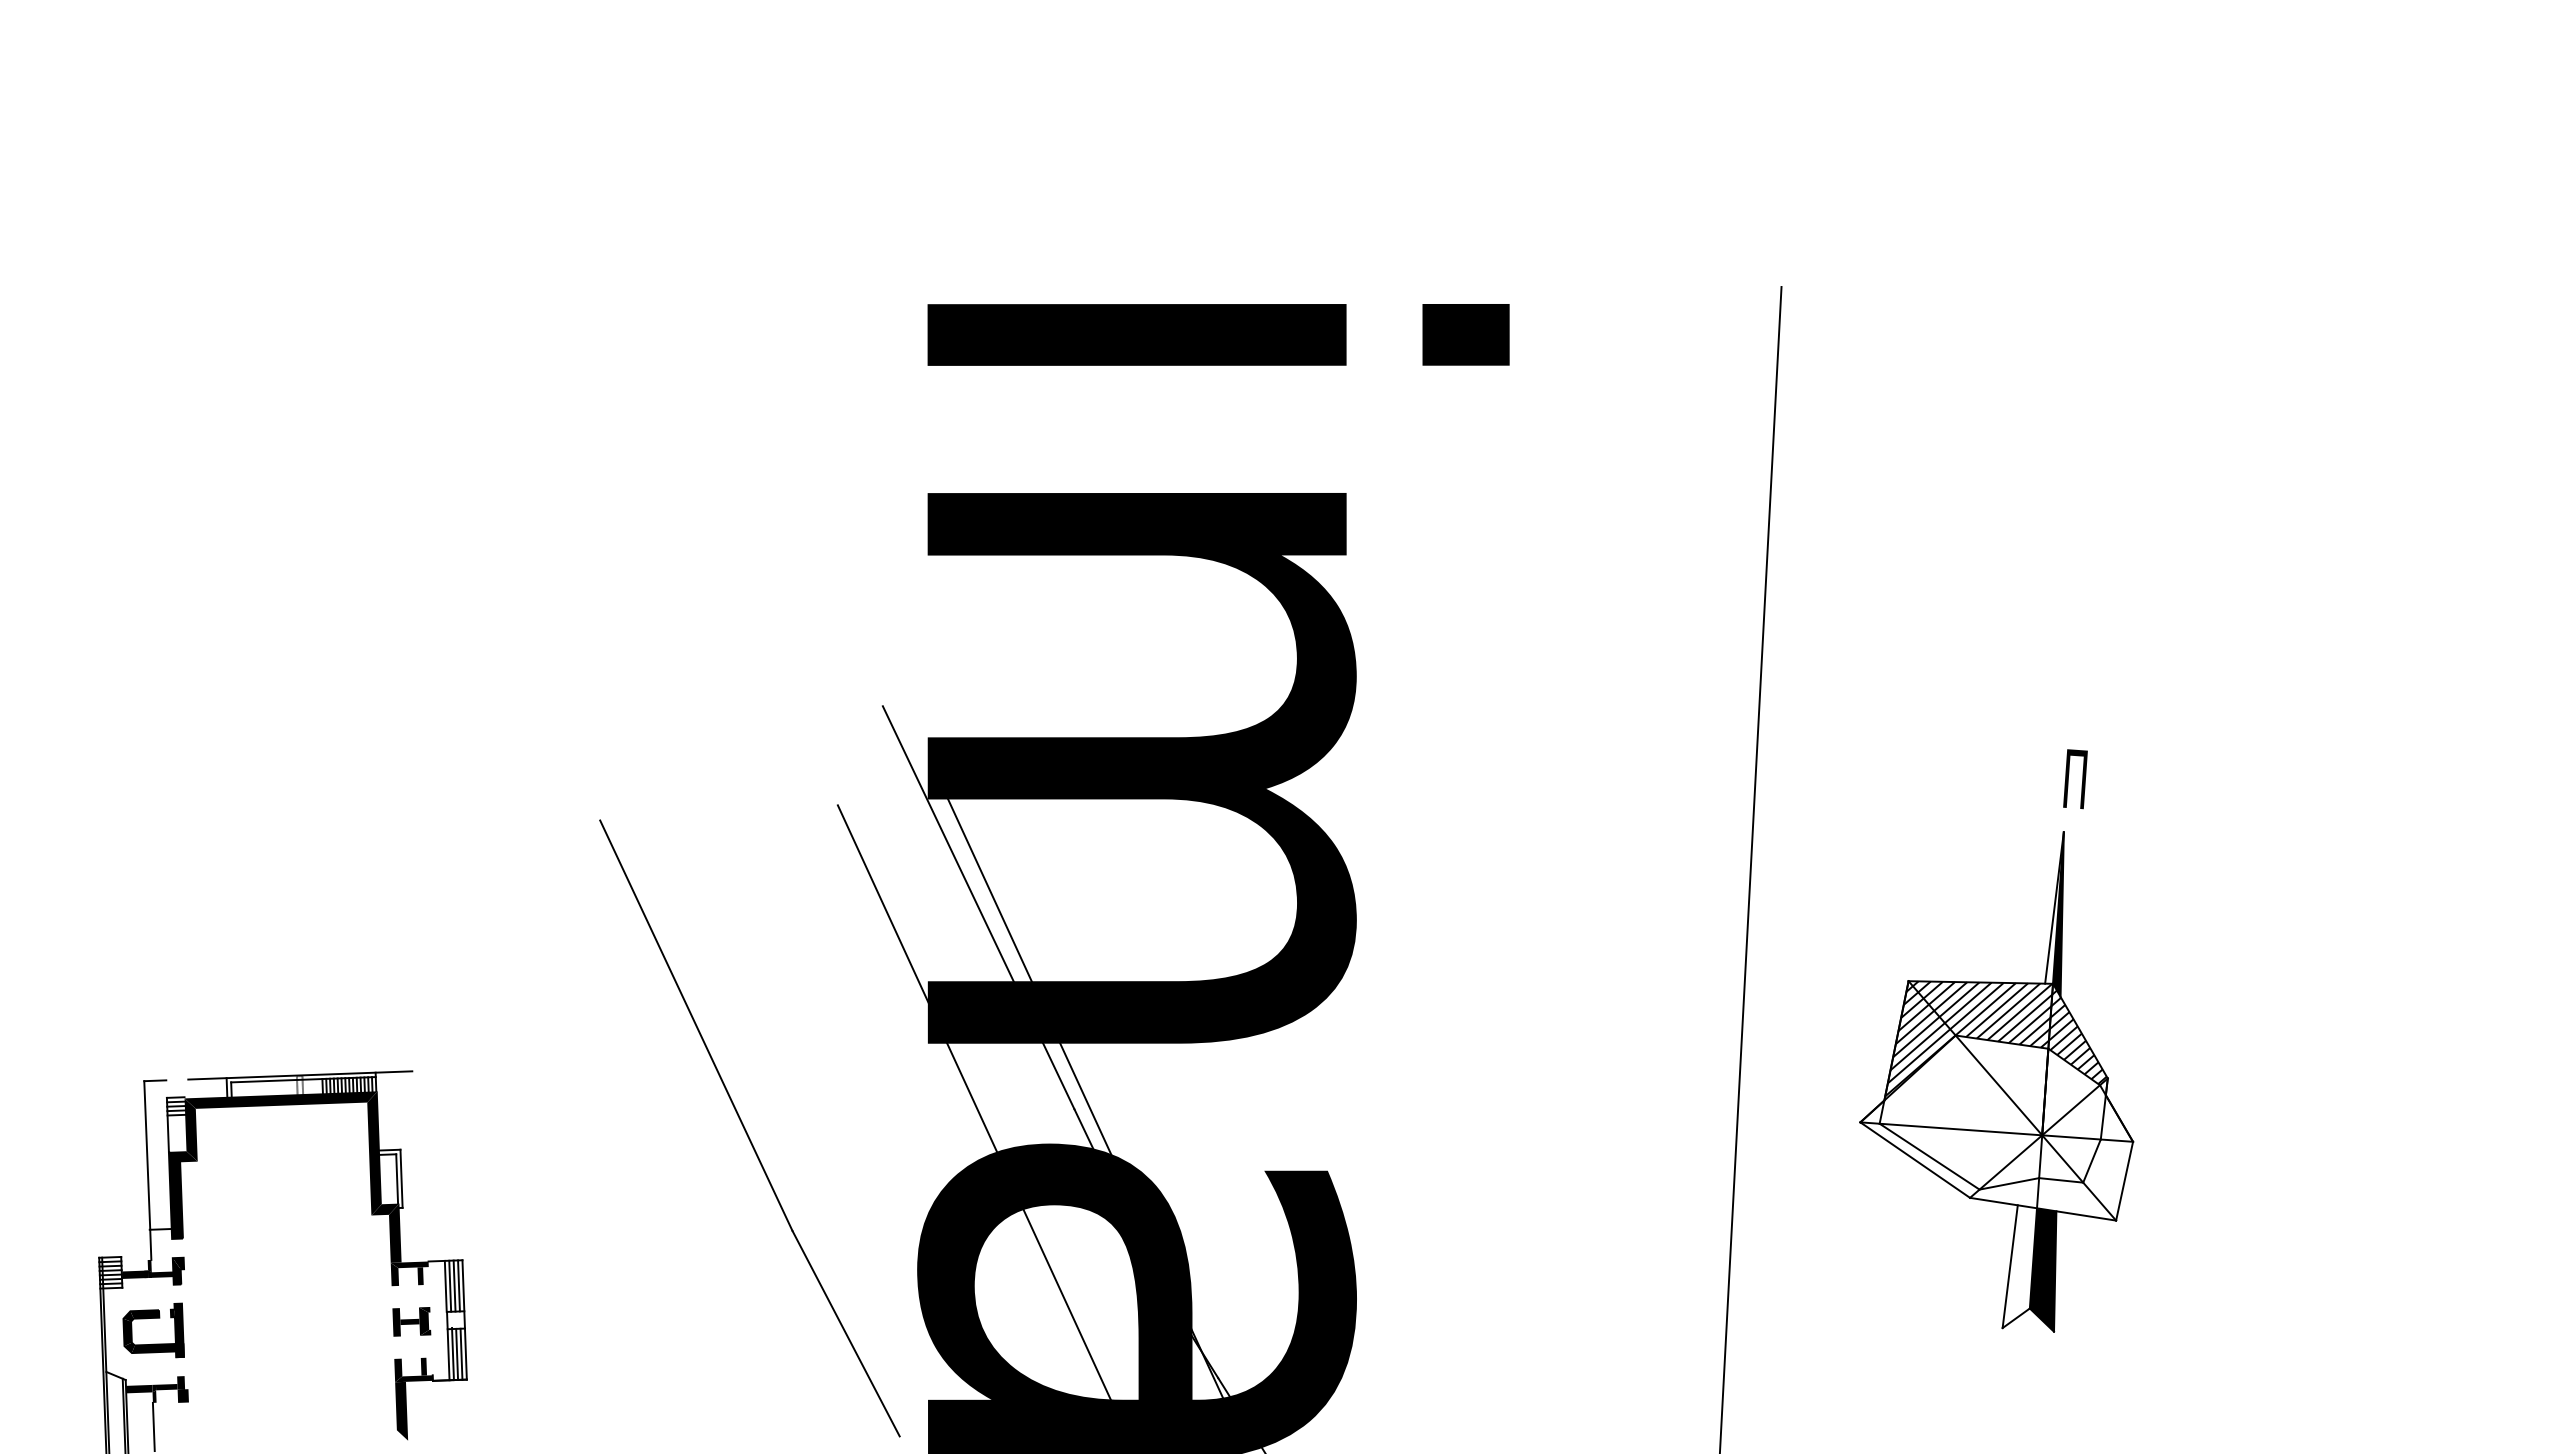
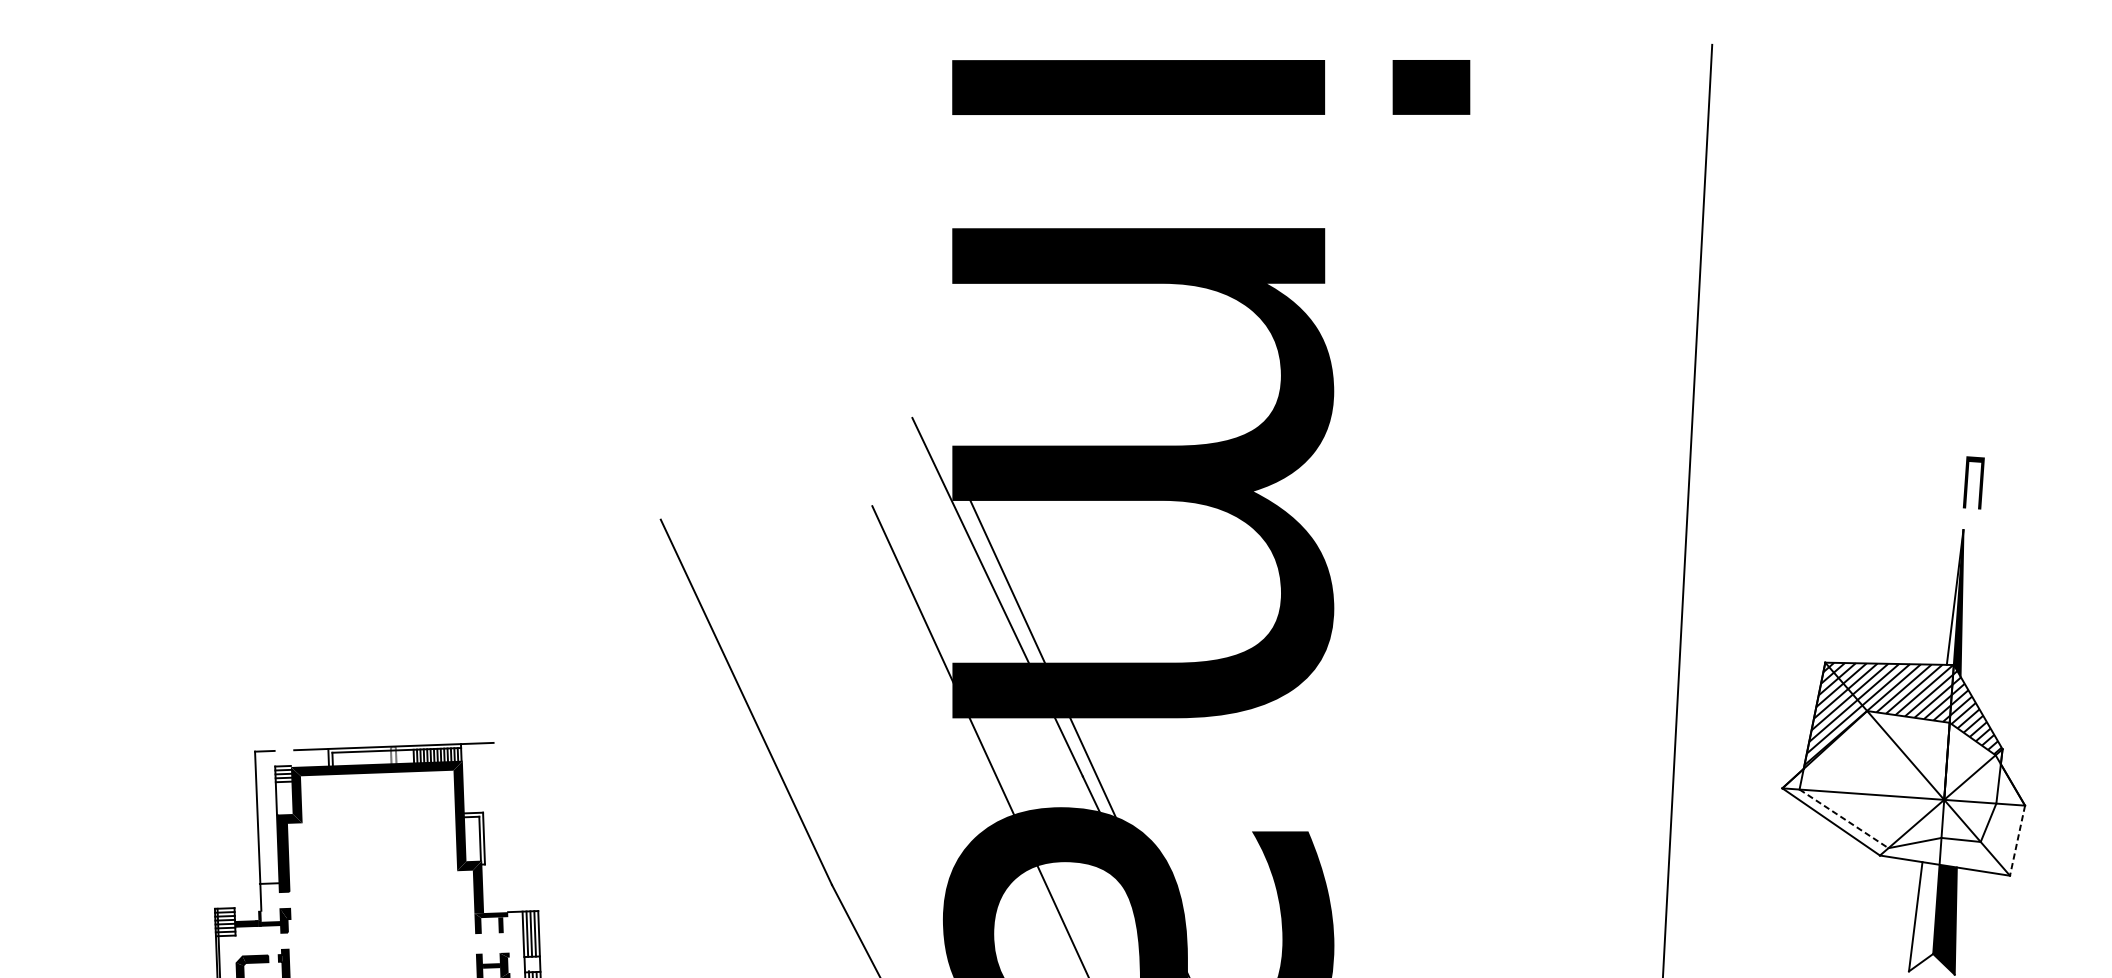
line: (1929, 1156) -> (1843, 818), solid -> dashed
line: (2124, 1181) -> (2017, 840), solid -> dashed

